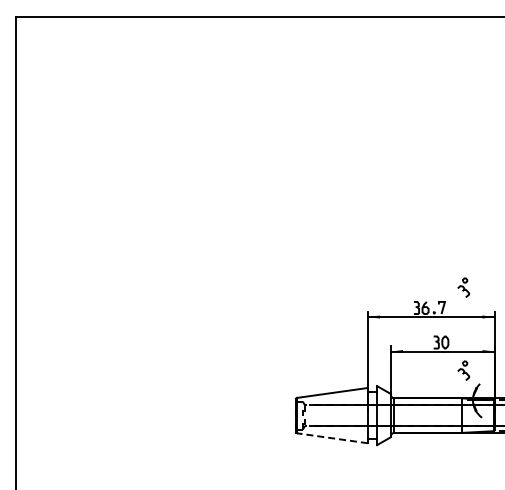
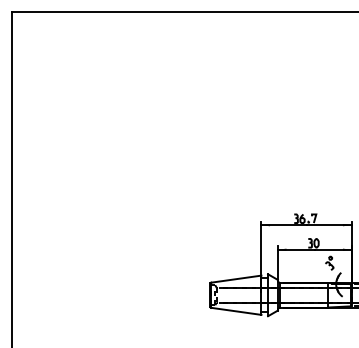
part: (463, 287) -> (329, 204), removed
line: (332, 438) -> (236, 311), dashed -> solid

